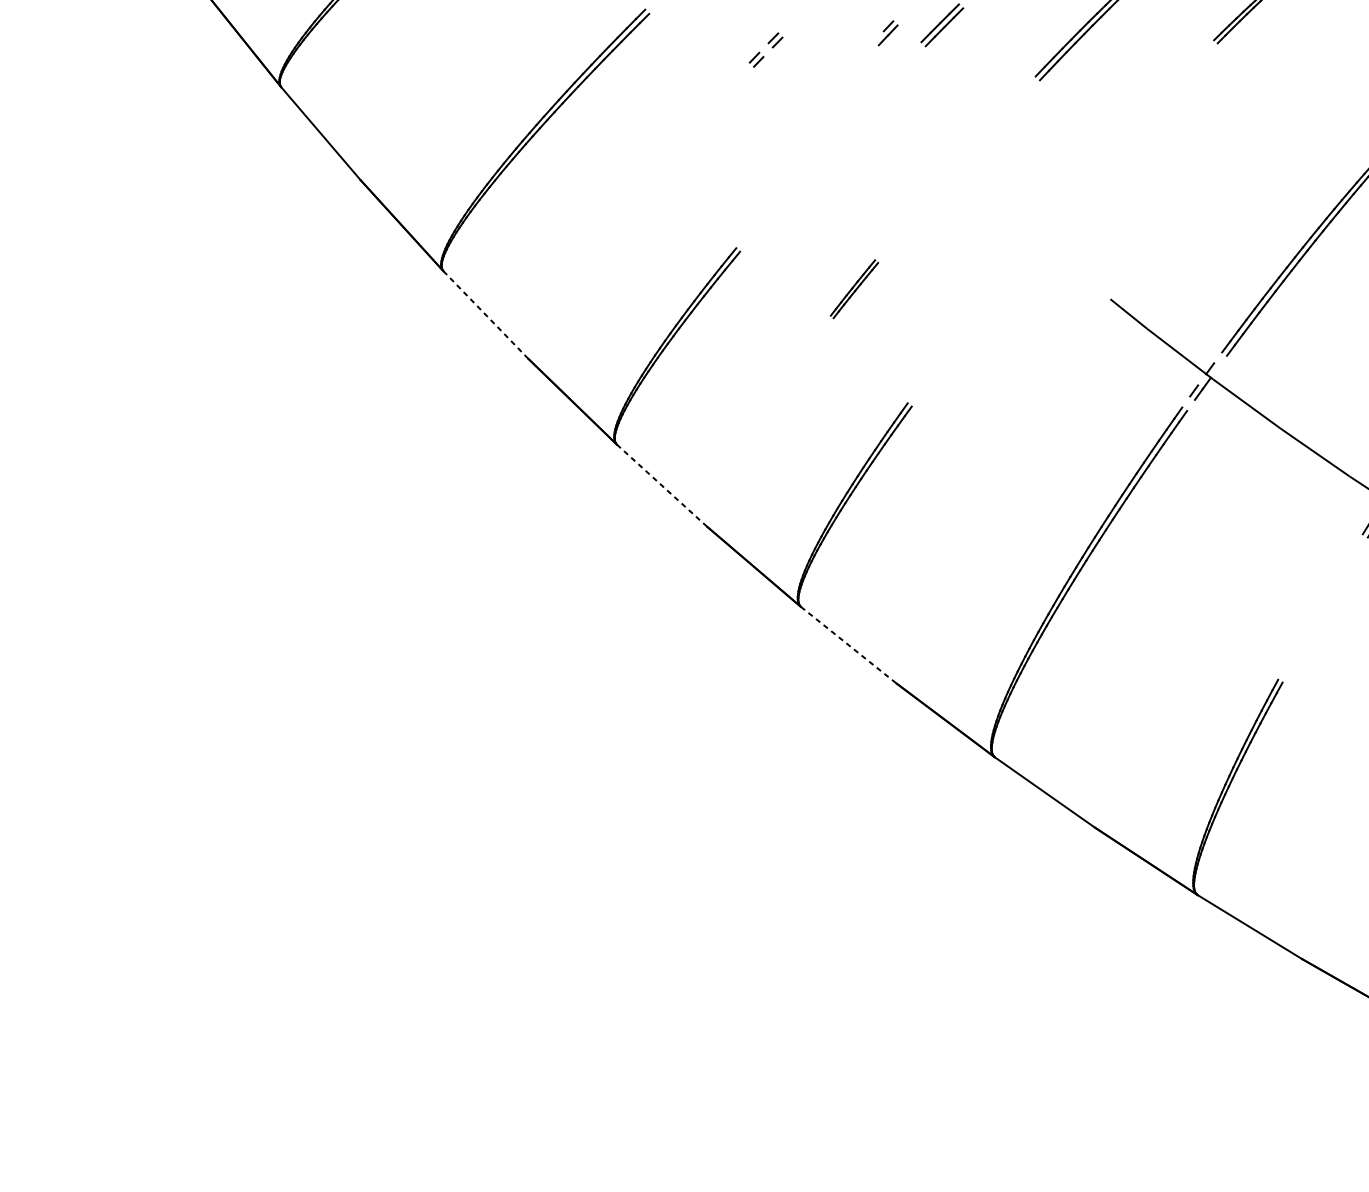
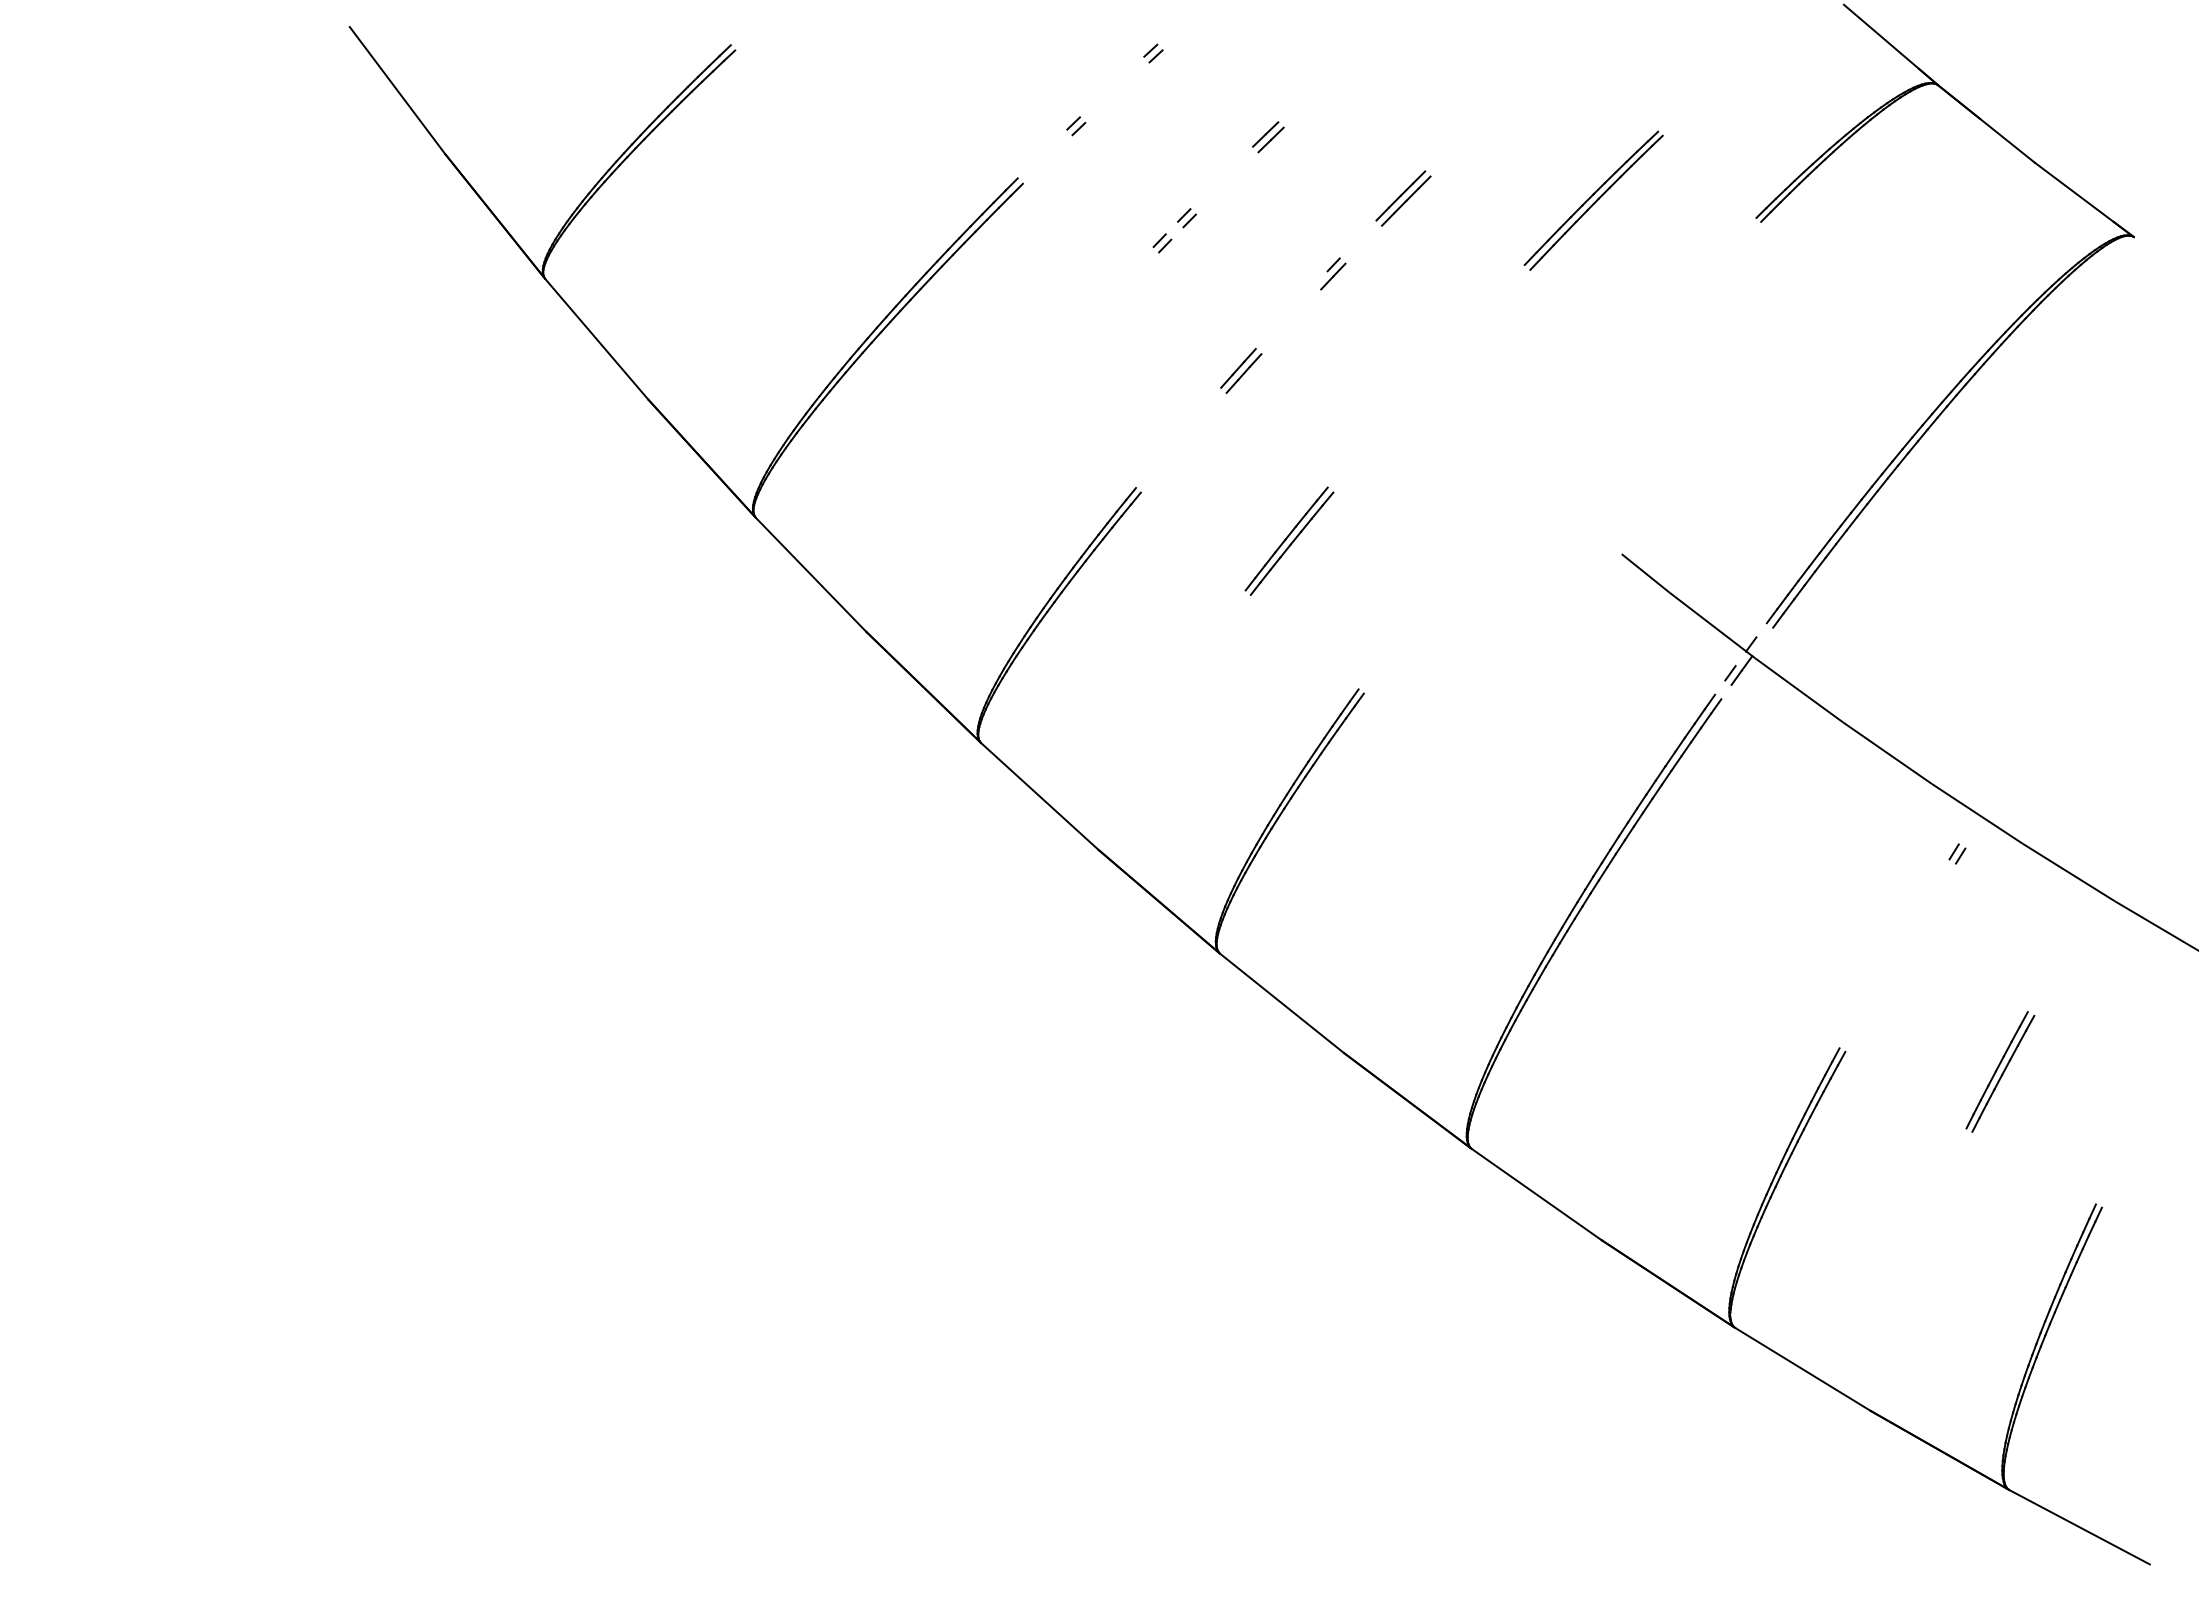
part: (888, 32) -> (1333, 273), moved
part: (817, 157) -> (1241, 370), added
part: (854, 288) -> (1289, 540), size x1.43
line: (486, 314) -> (811, 574), dashed -> solid
line: (661, 485) -> (1039, 796), dashed -> solid
line: (849, 645) -> (1282, 1003), dashed -> solid

